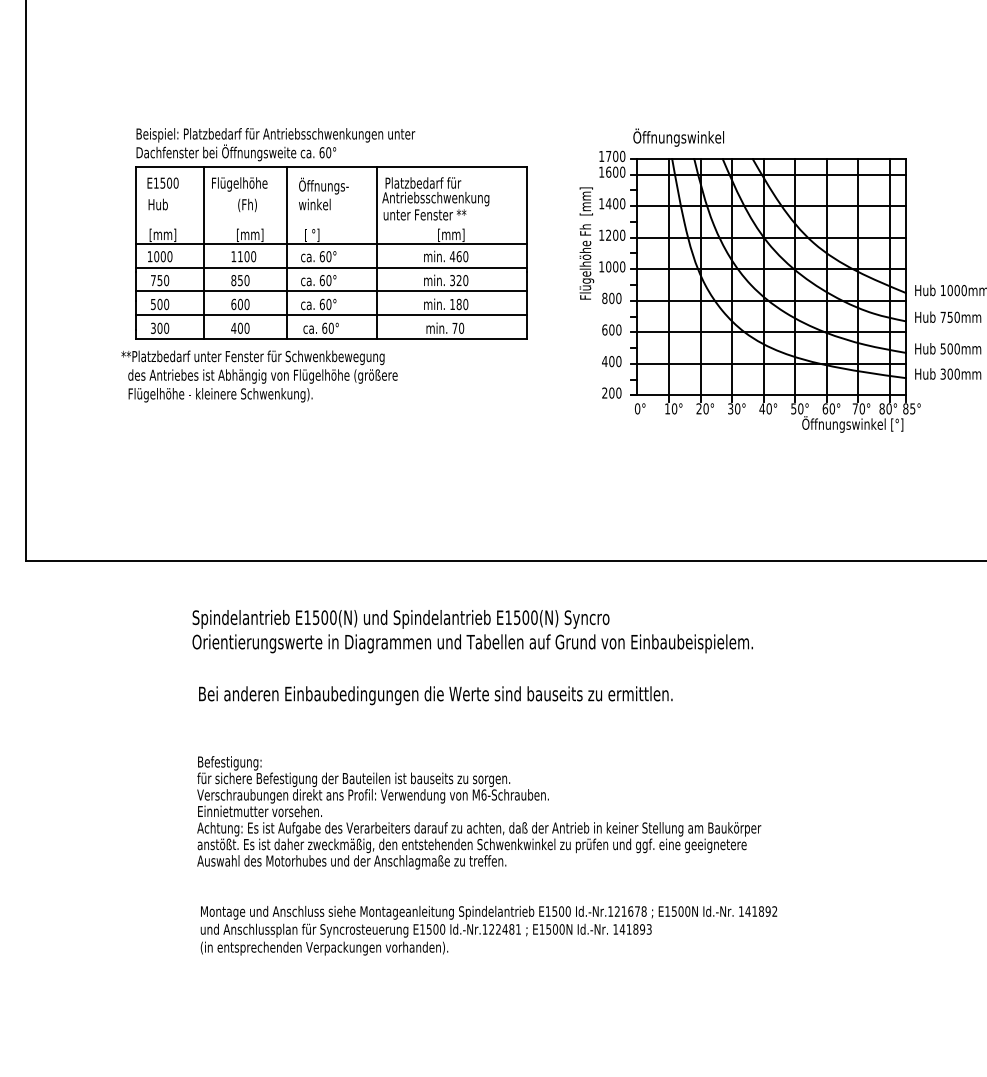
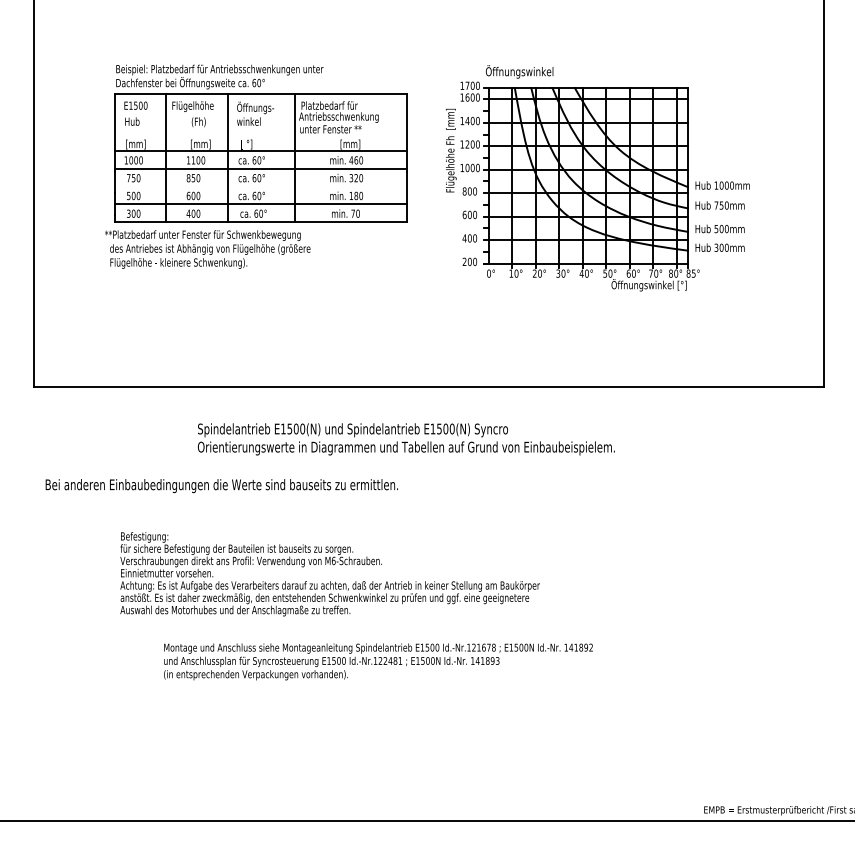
line: (331, 291) -> (261, 186), removed
text: (471, 631) -> (405, 439), moved
text: (435, 696) -> (221, 486), moved
text: (478, 813) -> (329, 574), moved

